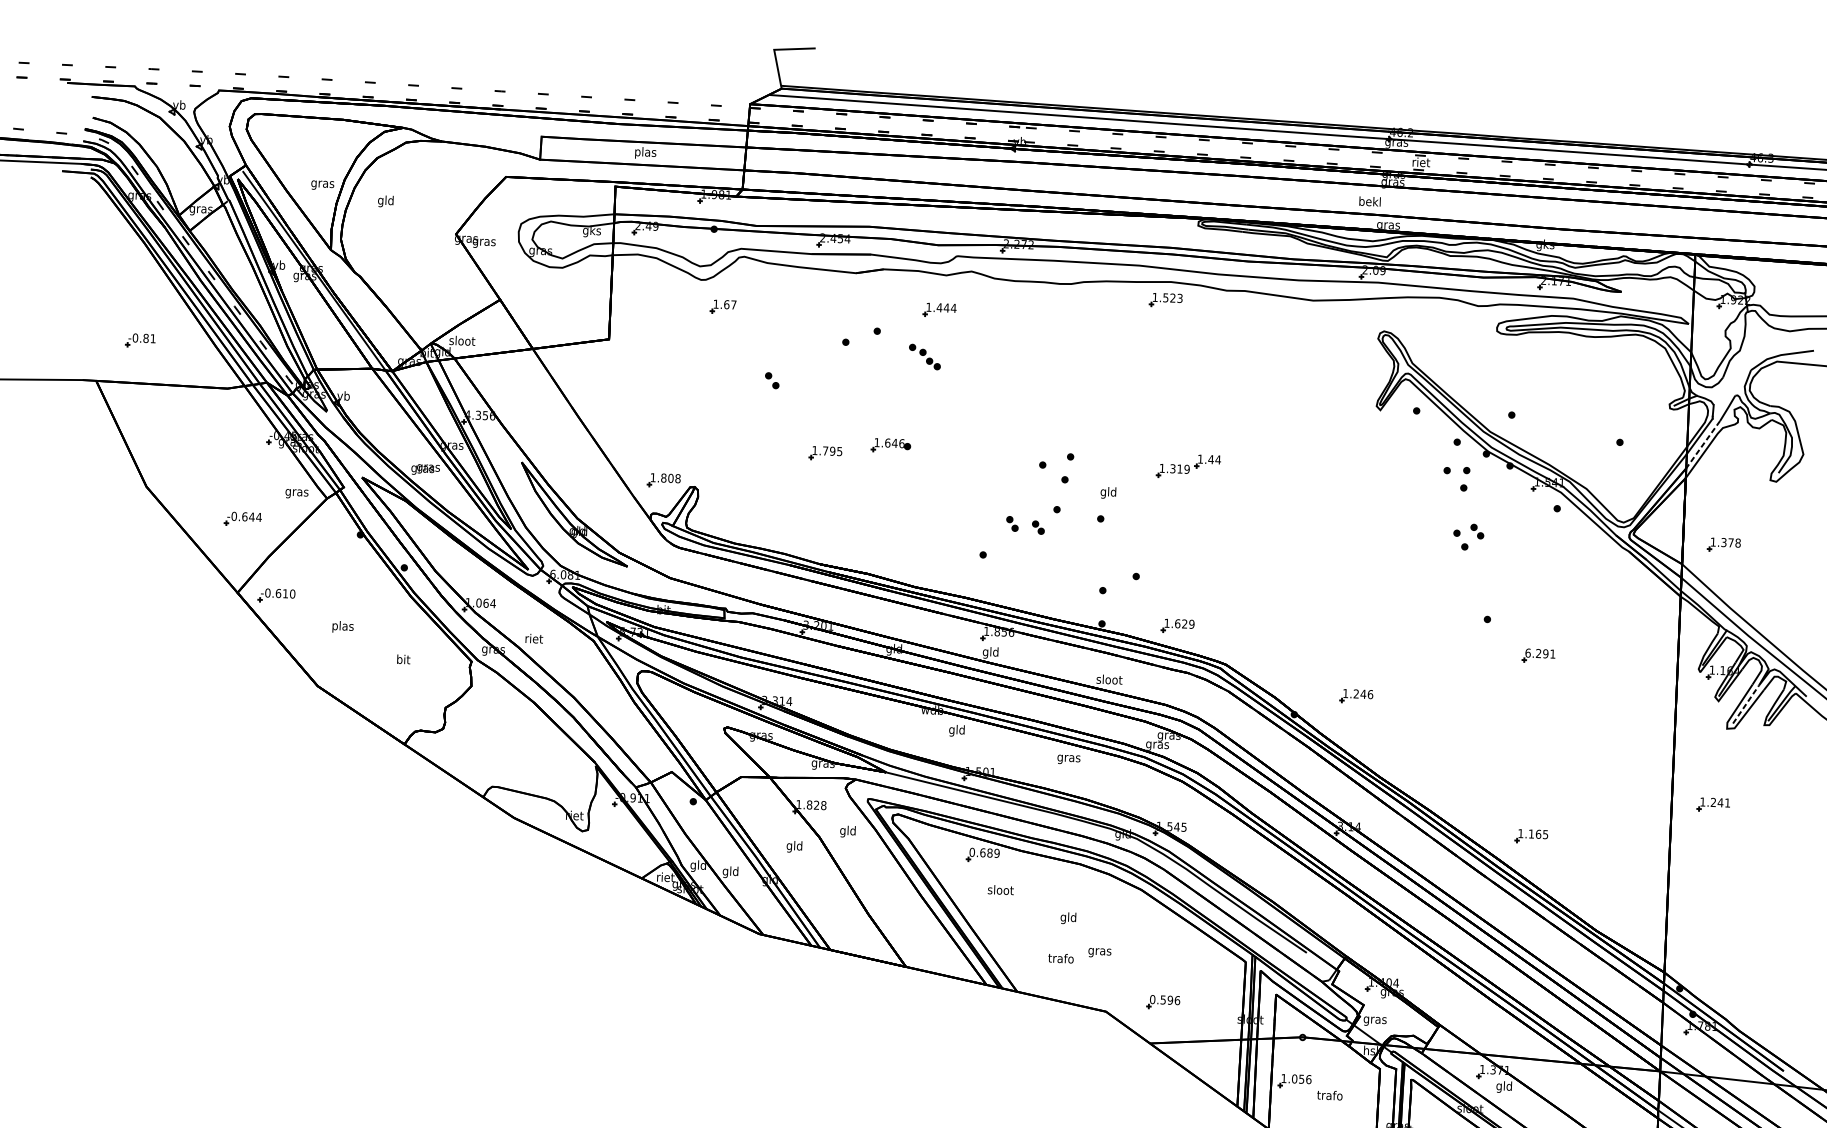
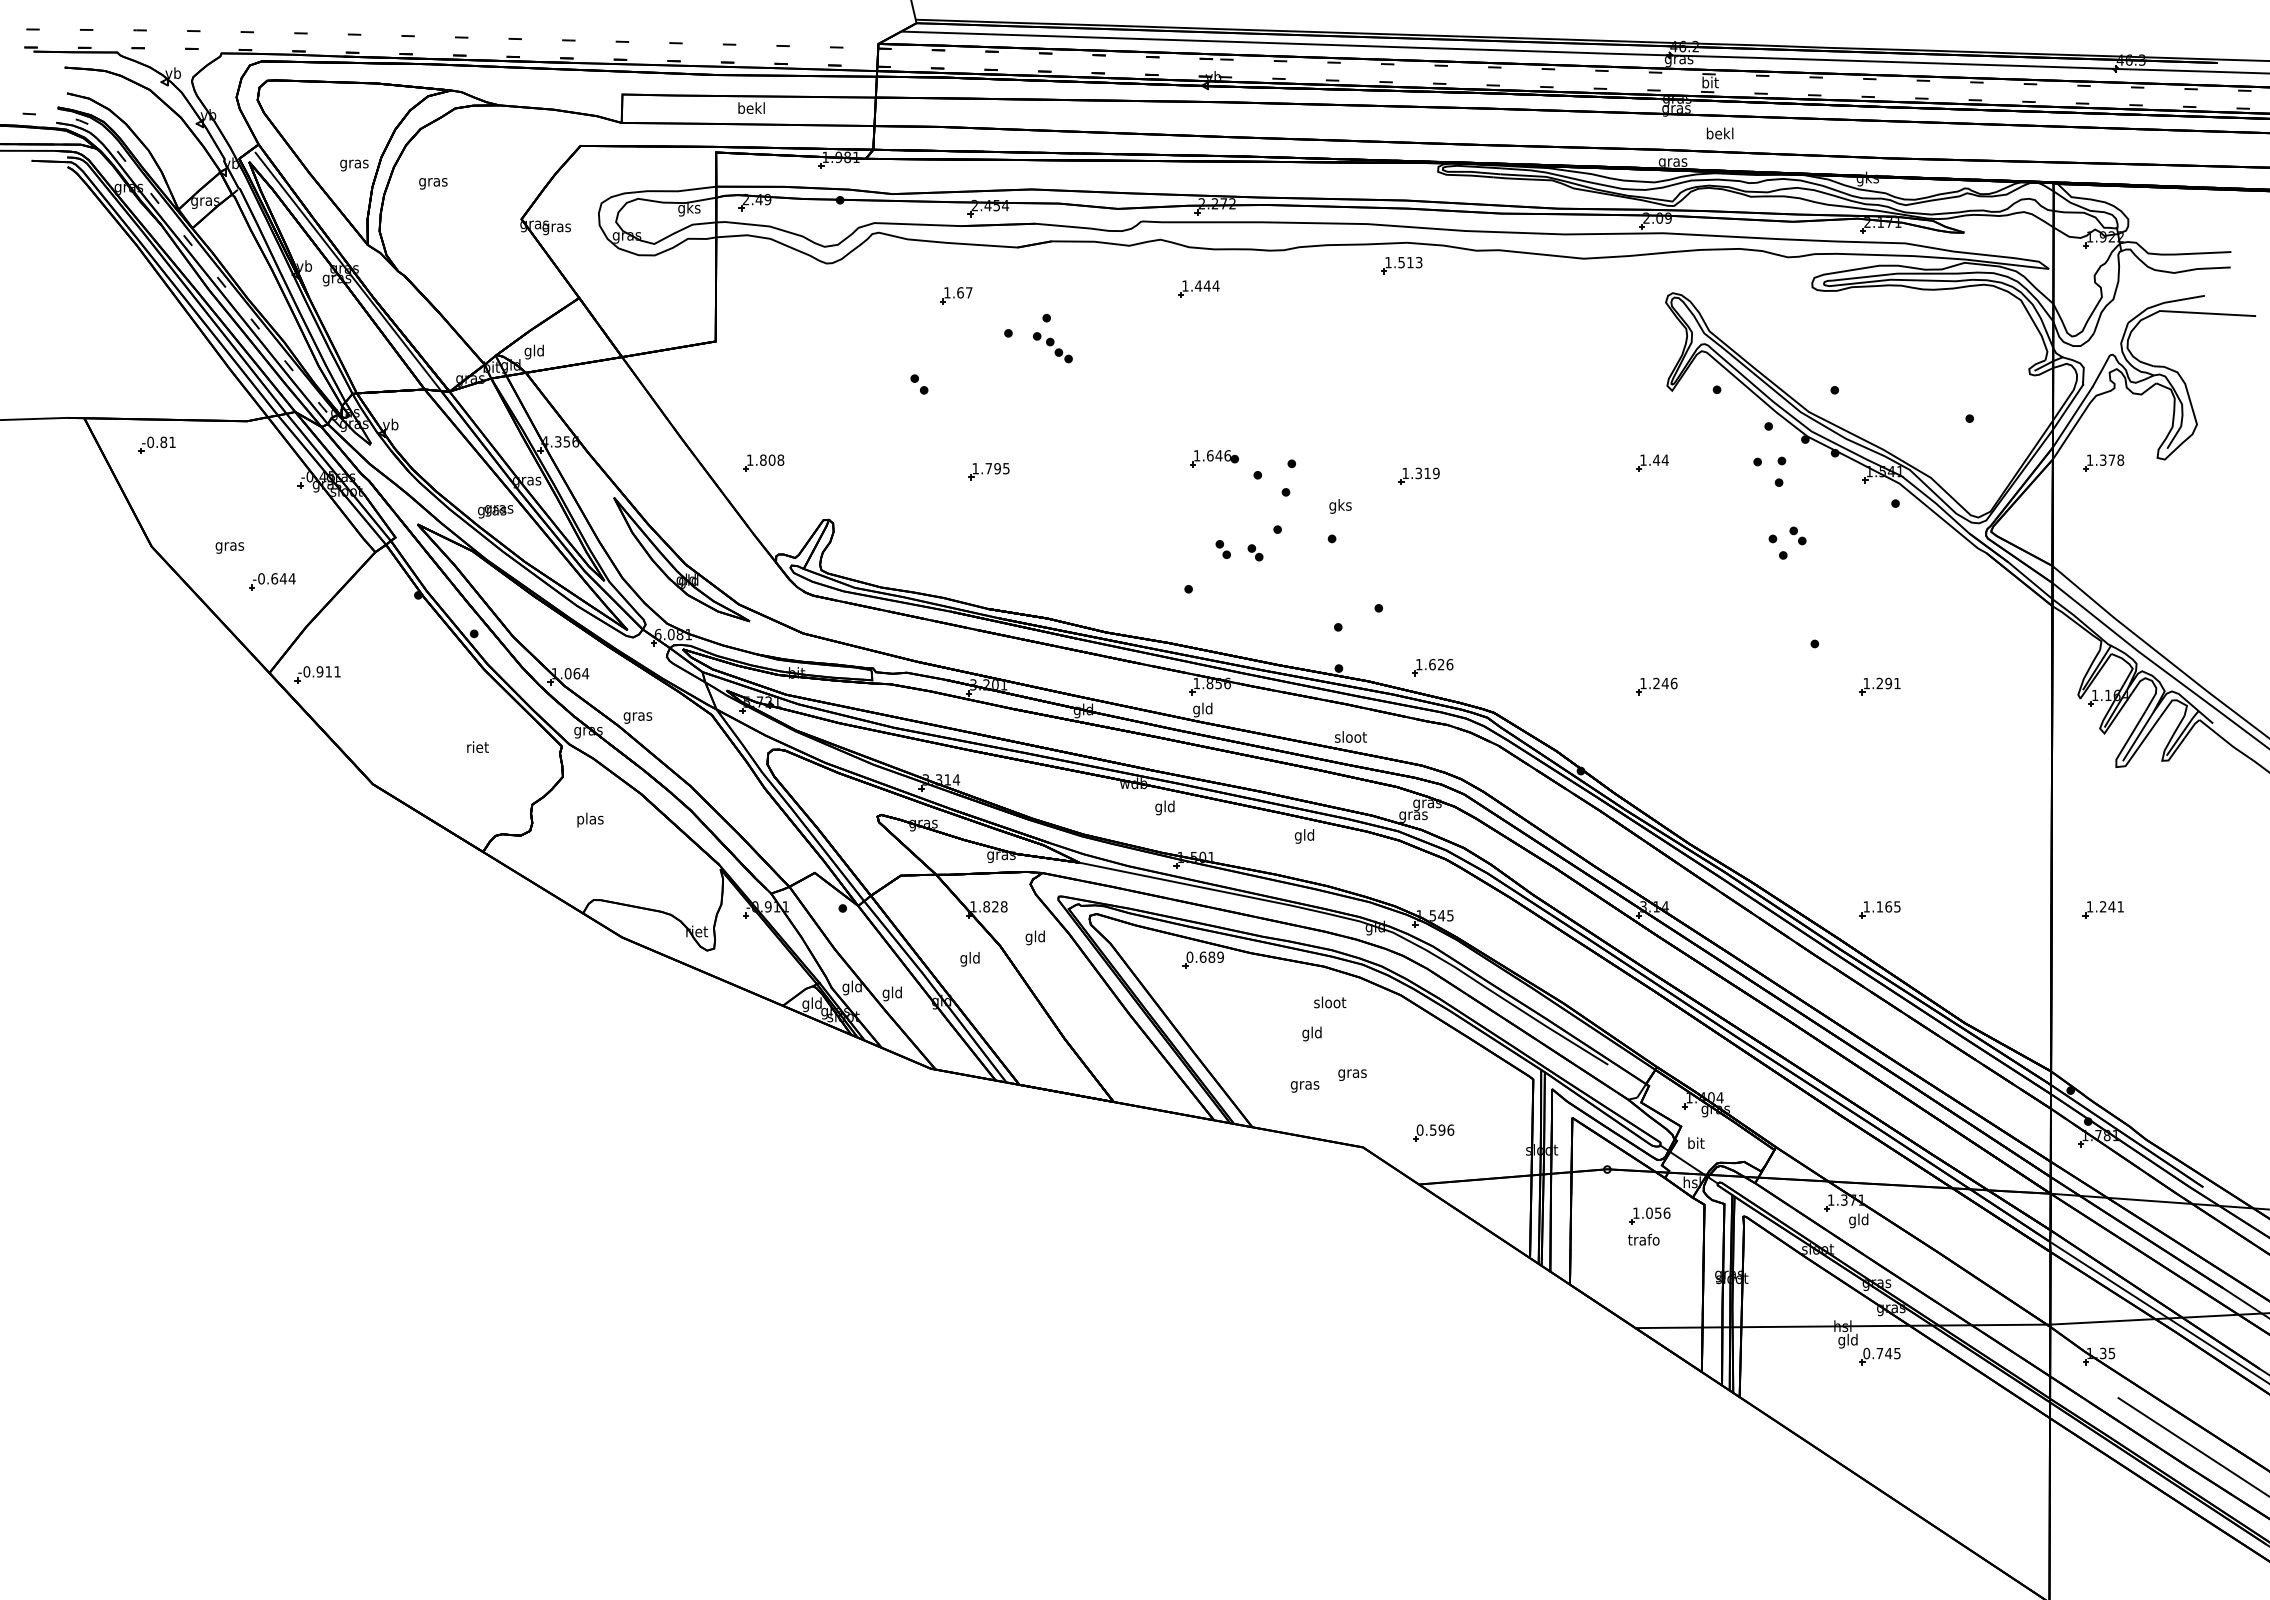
text: (645, 153) -> (751, 109), plas -> bekl
text: (1421, 162) -> (1710, 82), riet -> bit
text: (386, 200) -> (433, 181), gld -> gras
text: (1369, 201) -> (1719, 133), moved
text: (1173, 298) -> (1410, 262), 1.523 -> 1.513
part: (723, 306) -> (956, 295), moved
part: (939, 309) -> (1198, 288), moved
part: (140, 339) -> (156, 444), moved
text: (462, 341) -> (534, 351), sloot -> gld
part: (924, 356) -> (1052, 347), moved
line: (1703, 444) -> (2072, 417), dashed -> solid
part: (891, 445) -> (1214, 458), moved
part: (1207, 461) -> (1652, 462), moved
part: (663, 479) -> (763, 462), moved
text: (1108, 492) -> (1340, 506), gld -> gks
text: (296, 493) -> (229, 547), moved
part: (1724, 544) -> (2103, 462), moved
text: (285, 593) -> (328, 671), -0.610 -> -0.911
text: (1191, 624) -> (1449, 664), 1.629 -> 1.626
text: (343, 626) -> (590, 819), moved
text: (533, 639) -> (637, 716), riet -> gras
text: (1527, 653) -> (1866, 683), 6.291 -> 1.291
text: (403, 659) -> (477, 747), bit -> riet
part: (1356, 696) -> (1656, 686), moved
line: (1746, 703) -> (2138, 735), dashed -> solid
text: (1068, 758) -> (1304, 836), gras -> gld
part: (1712, 804) -> (2102, 909), moved
text: (665, 878) -> (812, 1004), riet -> gld
text: (1001, 890) -> (1330, 1002), moved
text: (1060, 959) -> (1304, 1085), trafo -> gras
text: (1374, 1020) -> (1695, 1144), gras -> bit
part: (1294, 1080) -> (1649, 1215), moved

